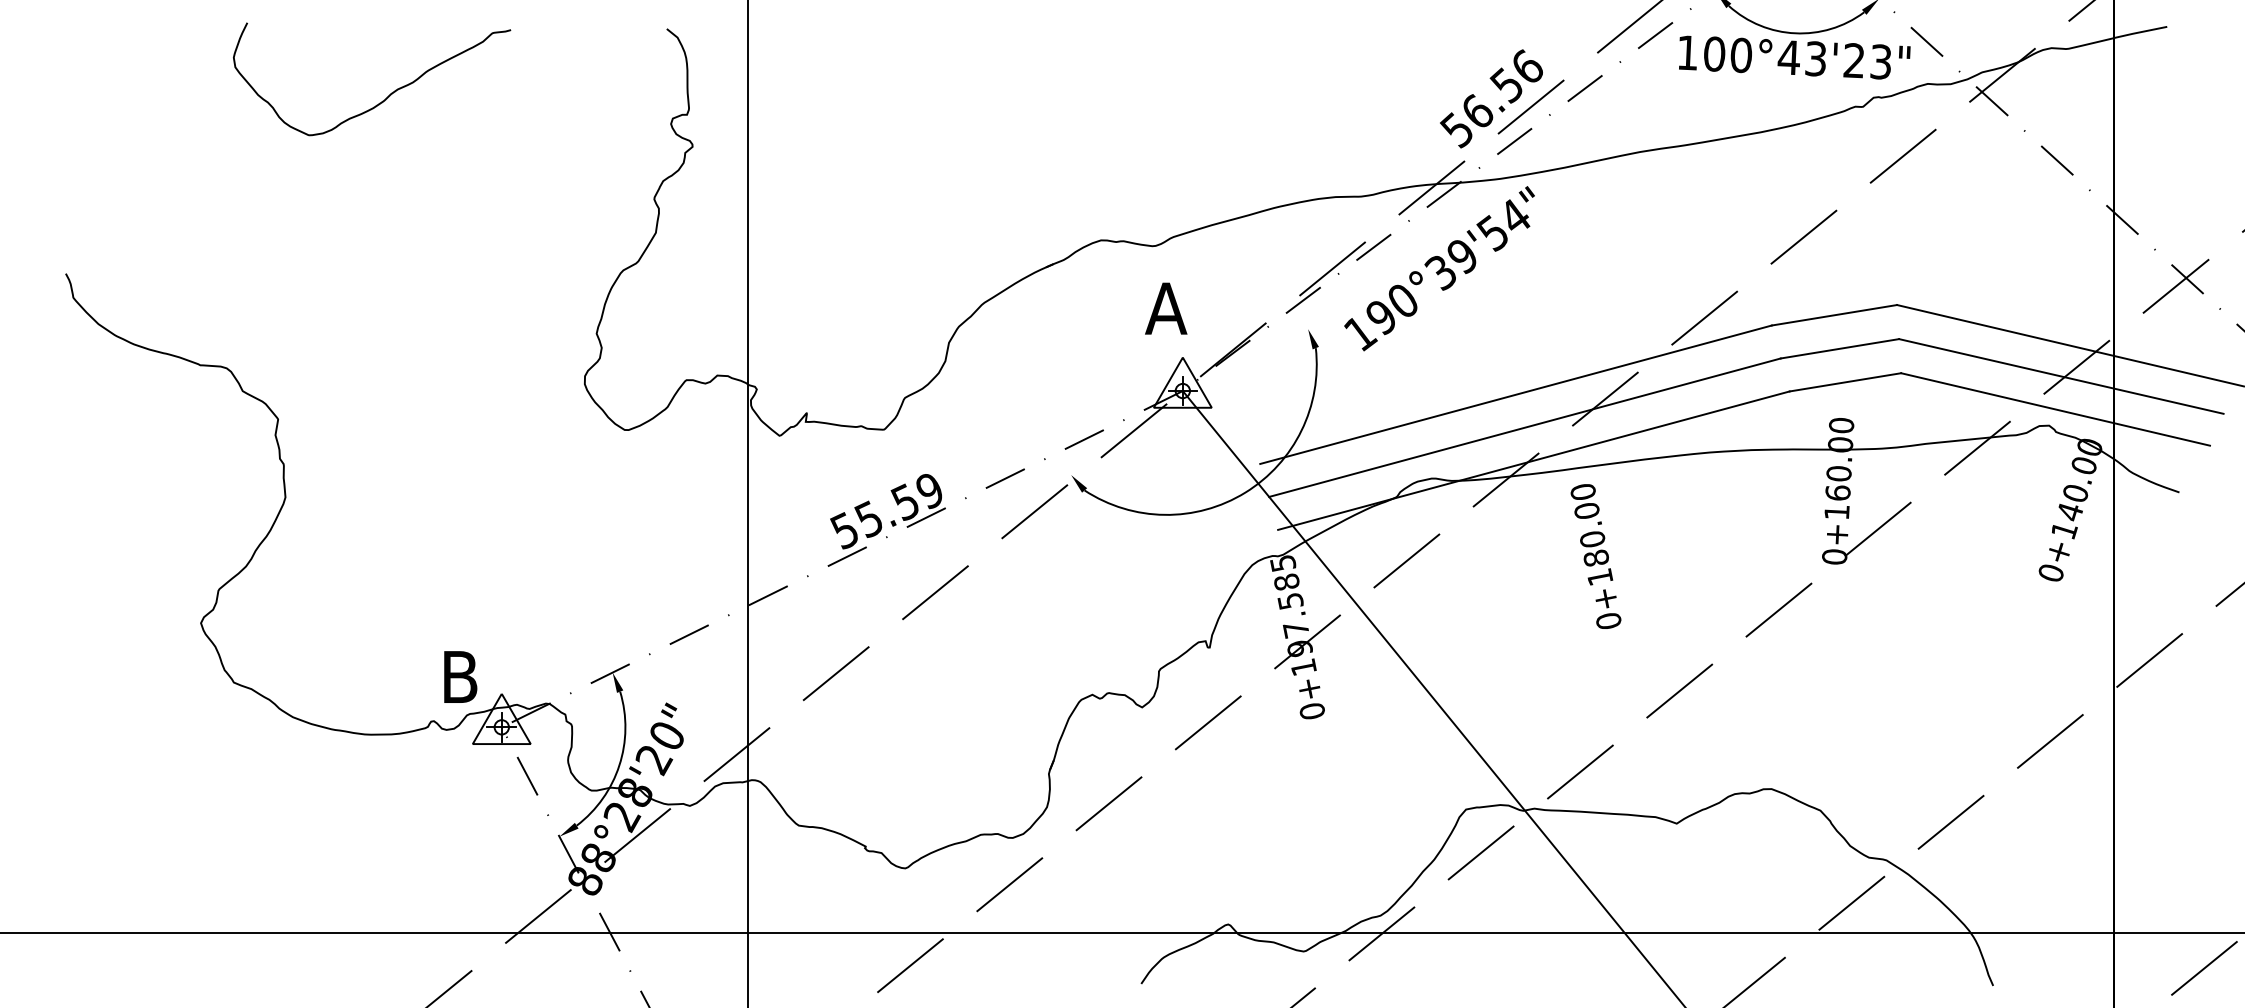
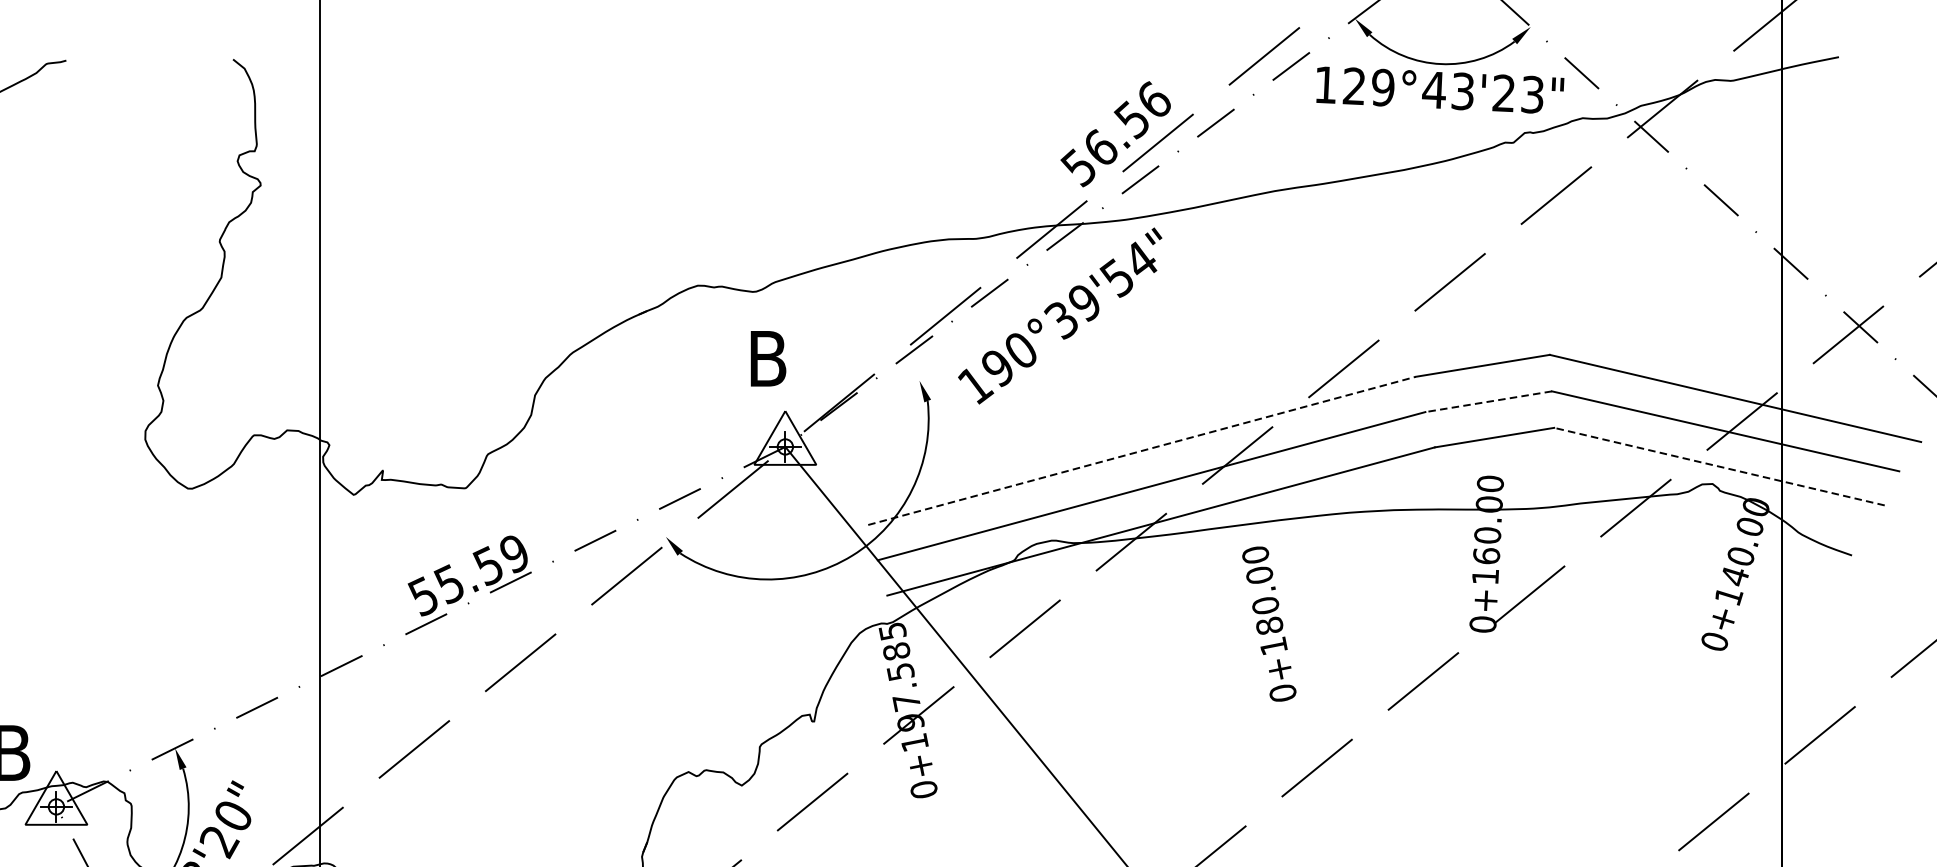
text: (1727, 54) -> (1368, 86), 100°43'23" -> 129°43'23"
text: (1166, 308) -> (767, 358), A -> B
line: (1839, 348) -> (1488, 401), solid -> dashed
line: (1516, 394) -> (1142, 450), solid -> dashed
line: (2055, 409) -> (1719, 466), solid -> dashed
text: (1595, 556) -> (1268, 624), moved

